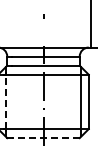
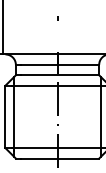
line: (5, 101) -> (13, 116), dashed -> solid
line: (45, 138) -> (59, 158), dashed -> solid

